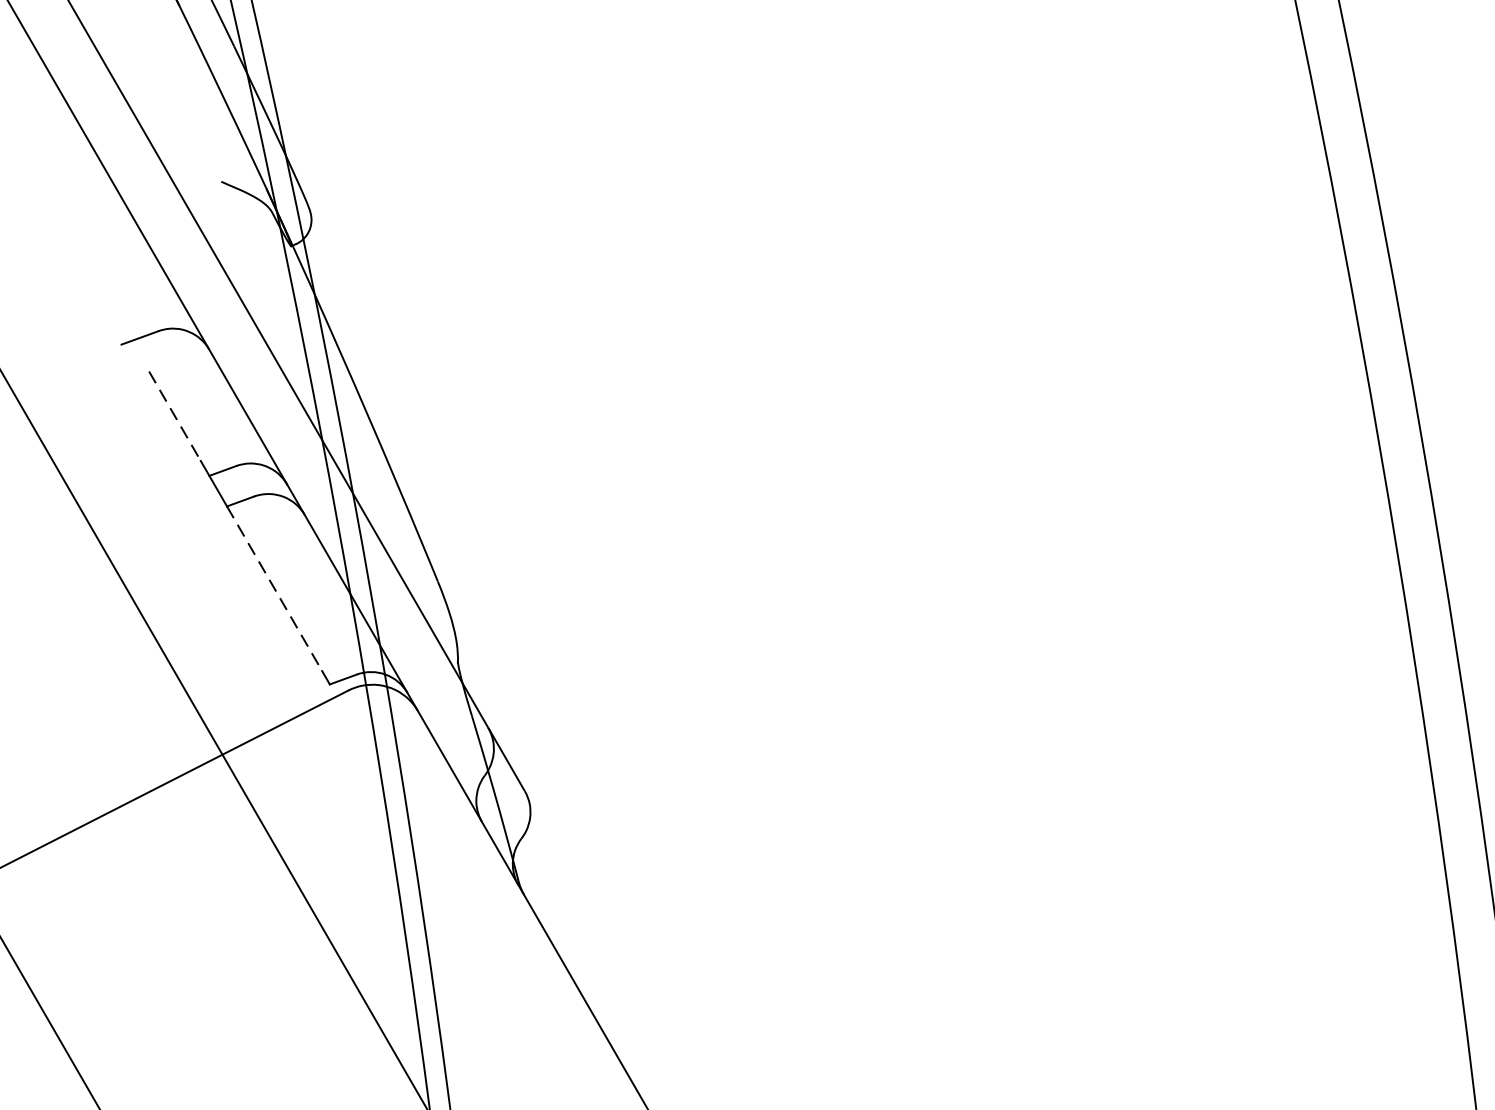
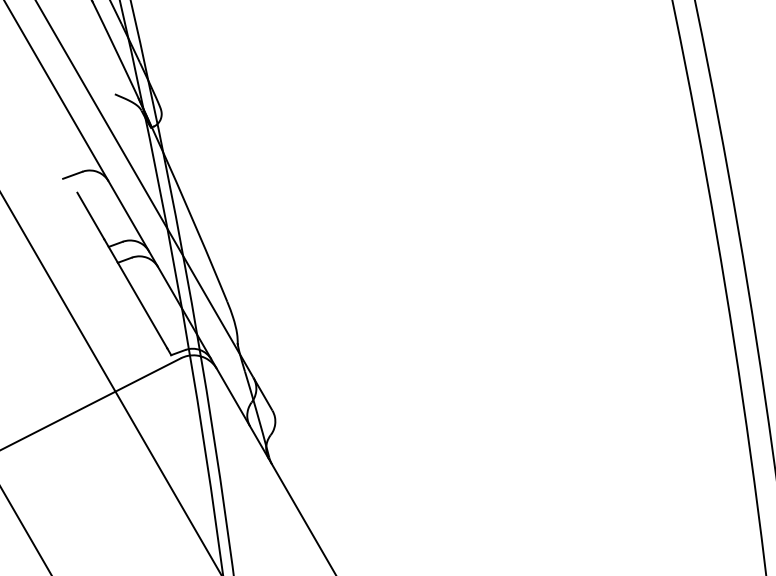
line: (174, 415) -> (90, 215), dashed -> solid
line: (274, 588) -> (142, 305), dashed -> solid

